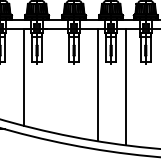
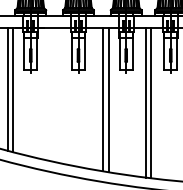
line: (19, 76) -> (8, 88), added
line: (93, 84) -> (103, 99), added
line: (130, 87) -> (151, 102), added

